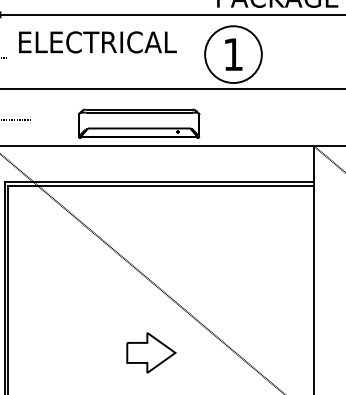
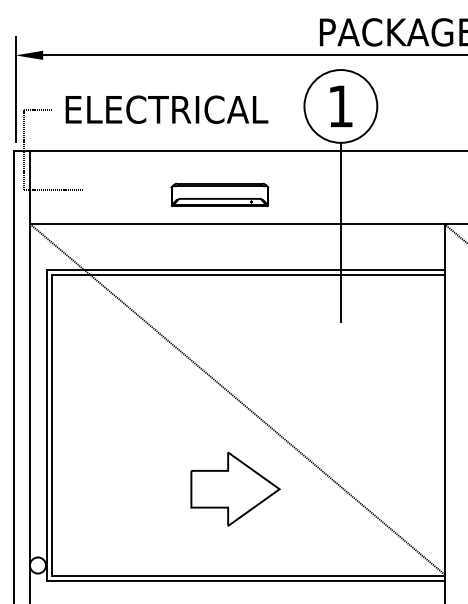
text: (97, 42) -> (166, 109), moved
part: (138, 123) -> (219, 194), size x0.62
line: (233, 152) -> (340, 231), added
part: (151, 352) -> (235, 488), size x1.43

